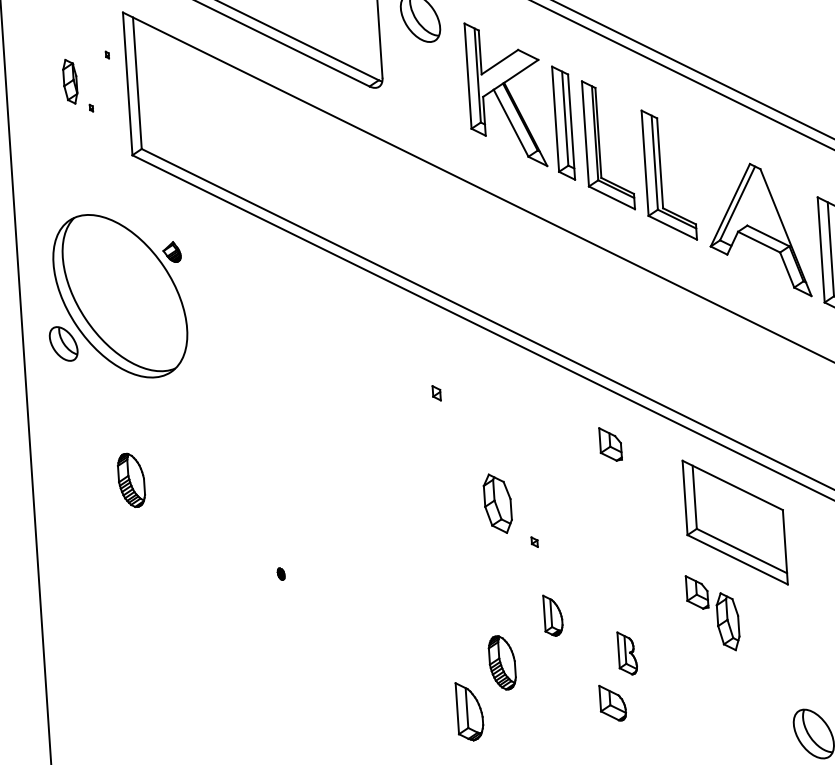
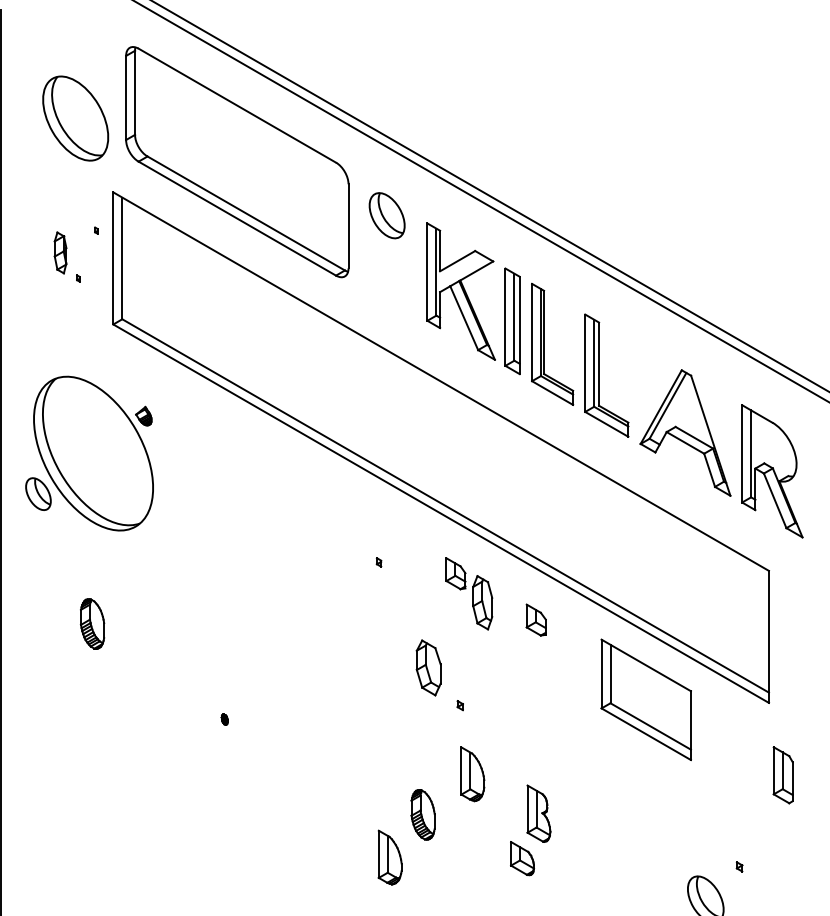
part: (436, 393) -> (378, 562), size x0.62
part: (713, 612) -> (469, 593), moved
part: (552, 615) -> (472, 774), size x1.43
part: (626, 653) -> (538, 813), size x1.43

